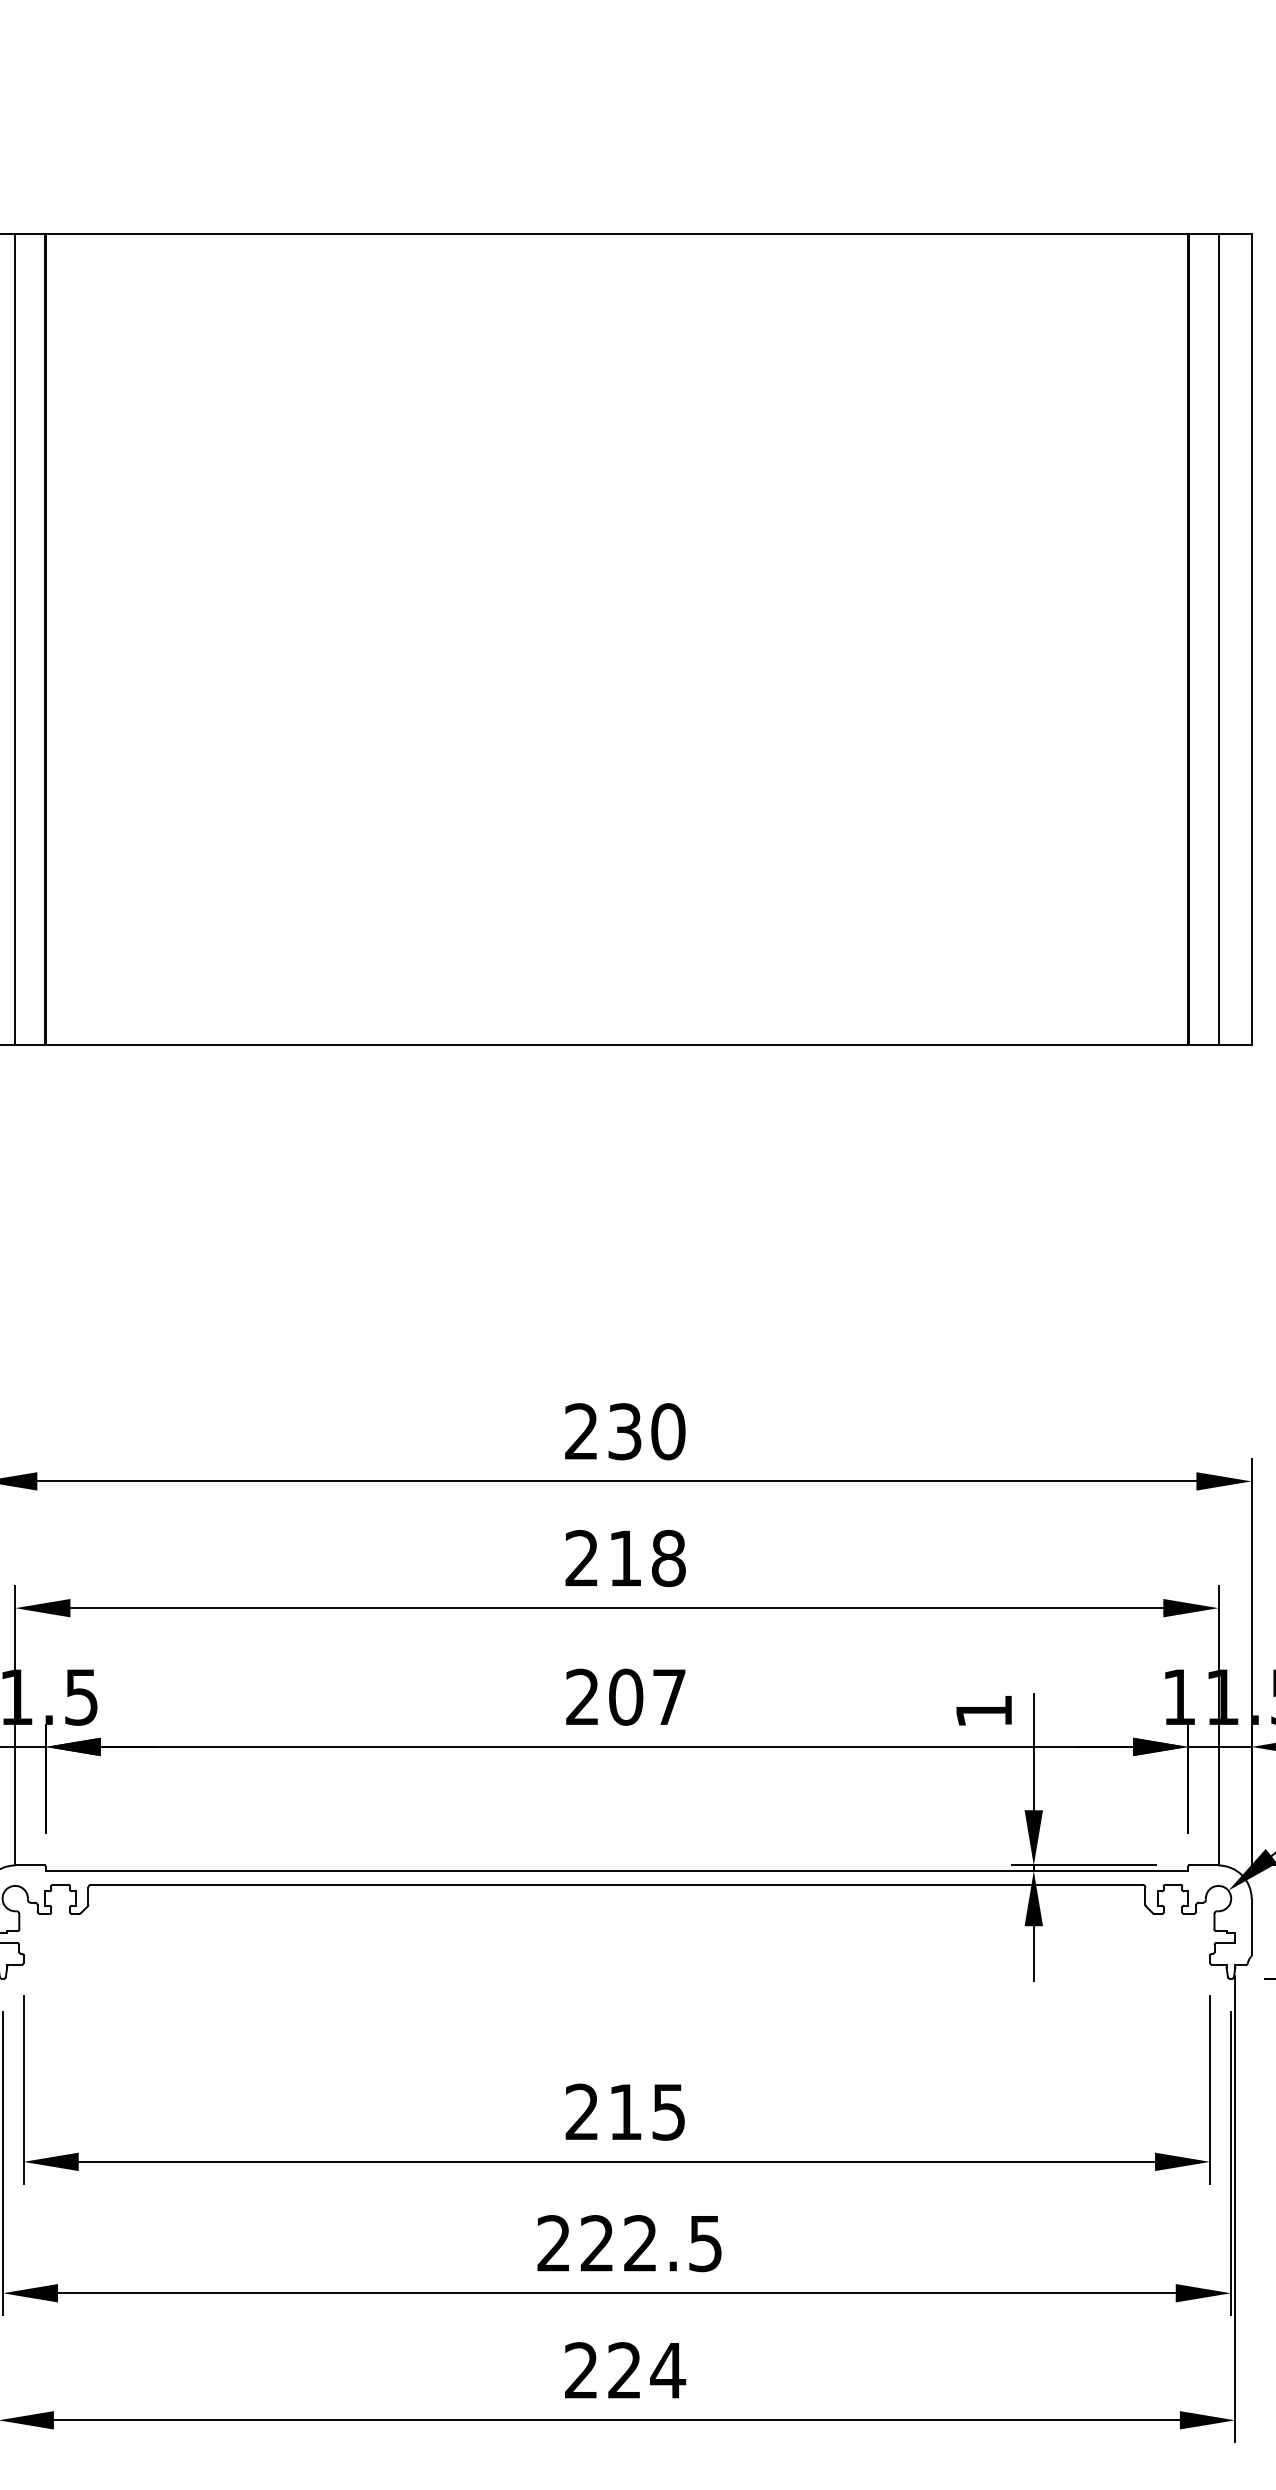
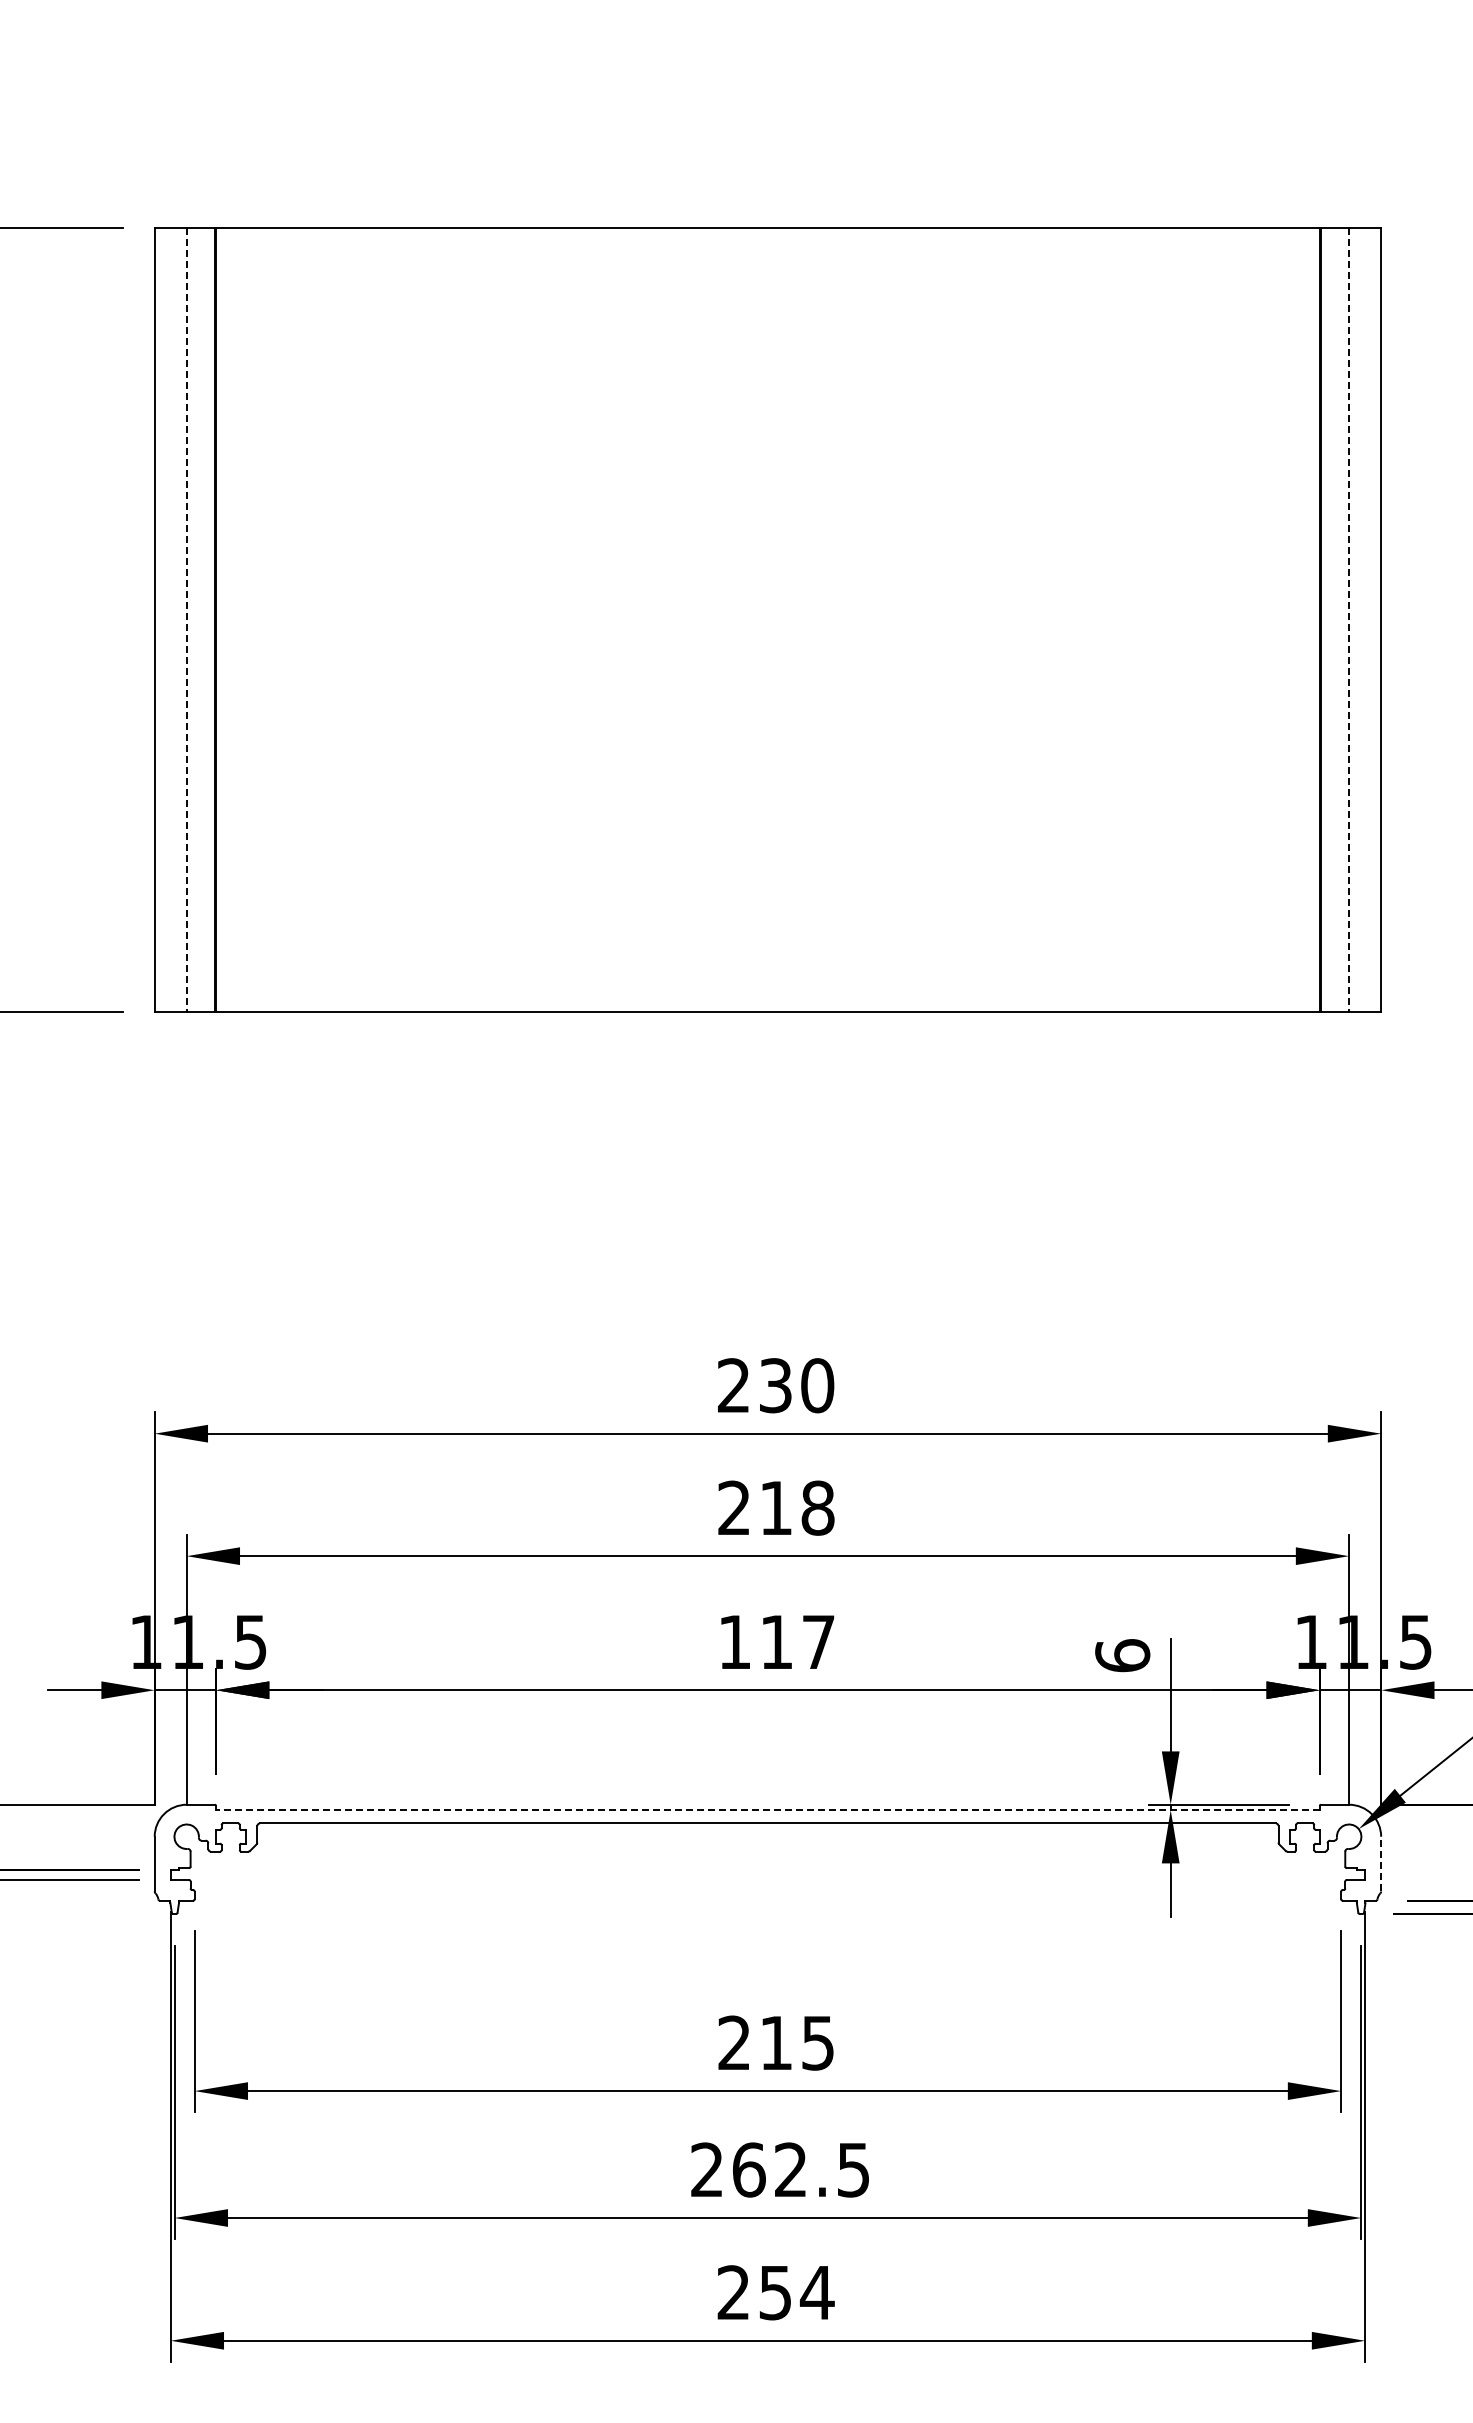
line: (15, 639) -> (186, 620), solid -> dashed
line: (1218, 639) -> (1349, 620), solid -> dashed
text: (605, 1696) -> (756, 1641), 207 -> 117
text: (983, 1710) -> (1122, 1655), 1 -> 6
line: (616, 1871) -> (767, 1810), solid -> dashed
line: (1251, 1926) -> (1381, 1863), solid -> dashed
text: (597, 2243) -> (749, 2169), 222.5 -> 262.5
text: (623, 2370) -> (774, 2292), 224 -> 254

